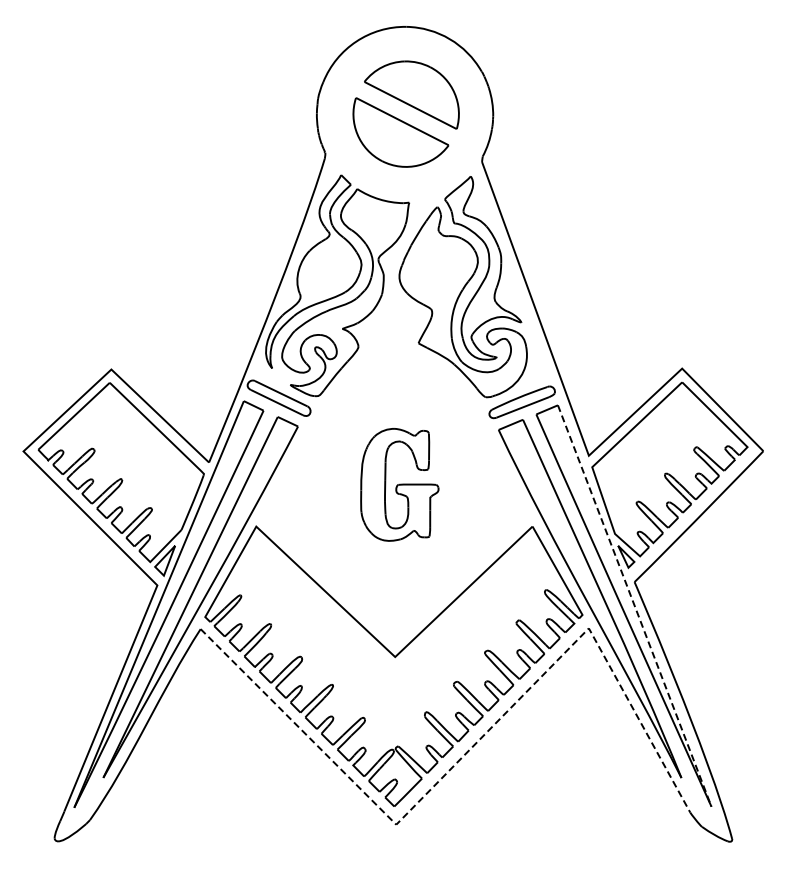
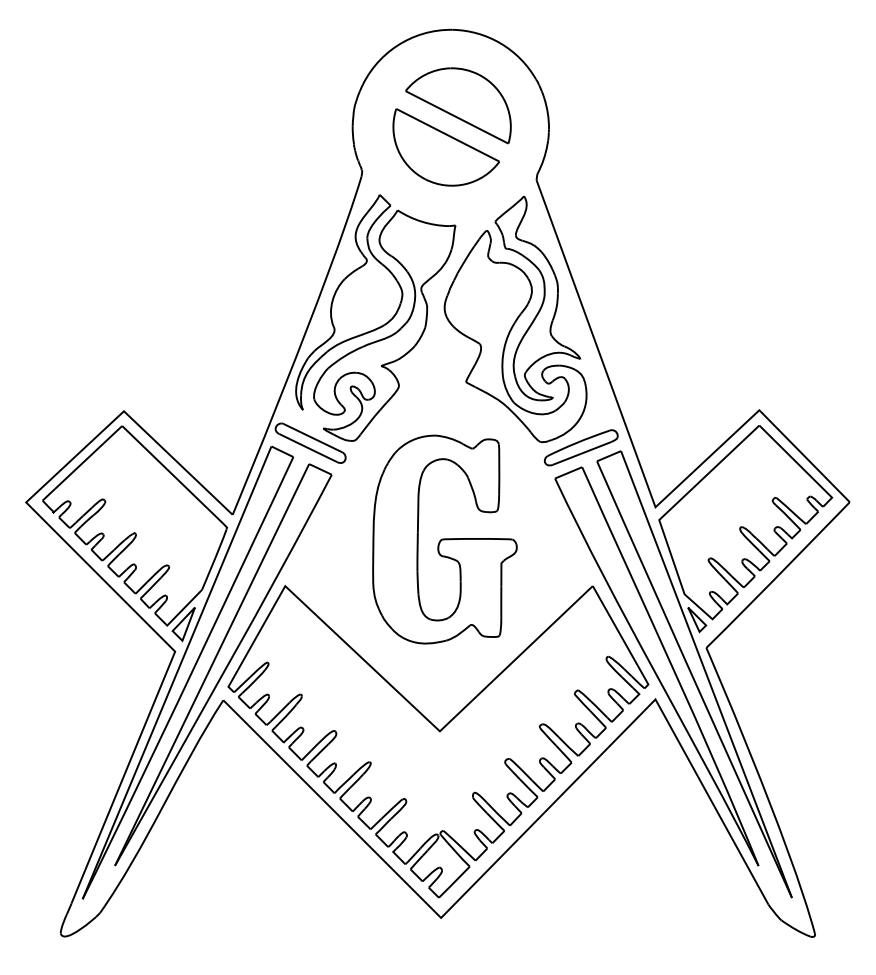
part: (399, 484) -> (444, 539), size x1.67
line: (634, 606) -> (706, 675), dashed -> solid
line: (469, 749) -> (522, 834), dashed -> solid

